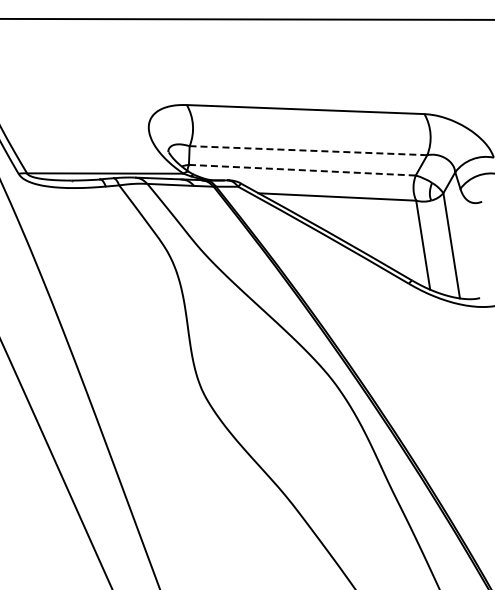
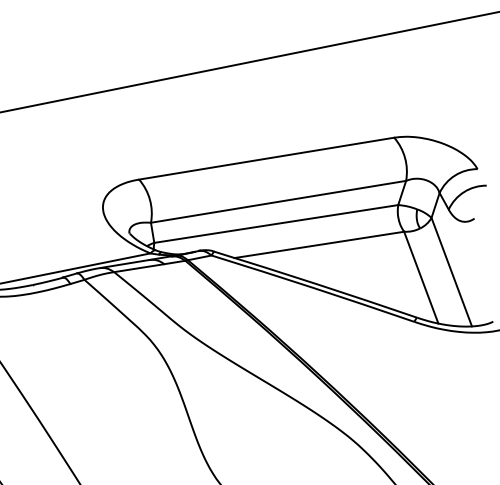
line: (308, 150) -> (278, 201), dashed -> solid
line: (302, 170) -> (276, 224), dashed -> solid

